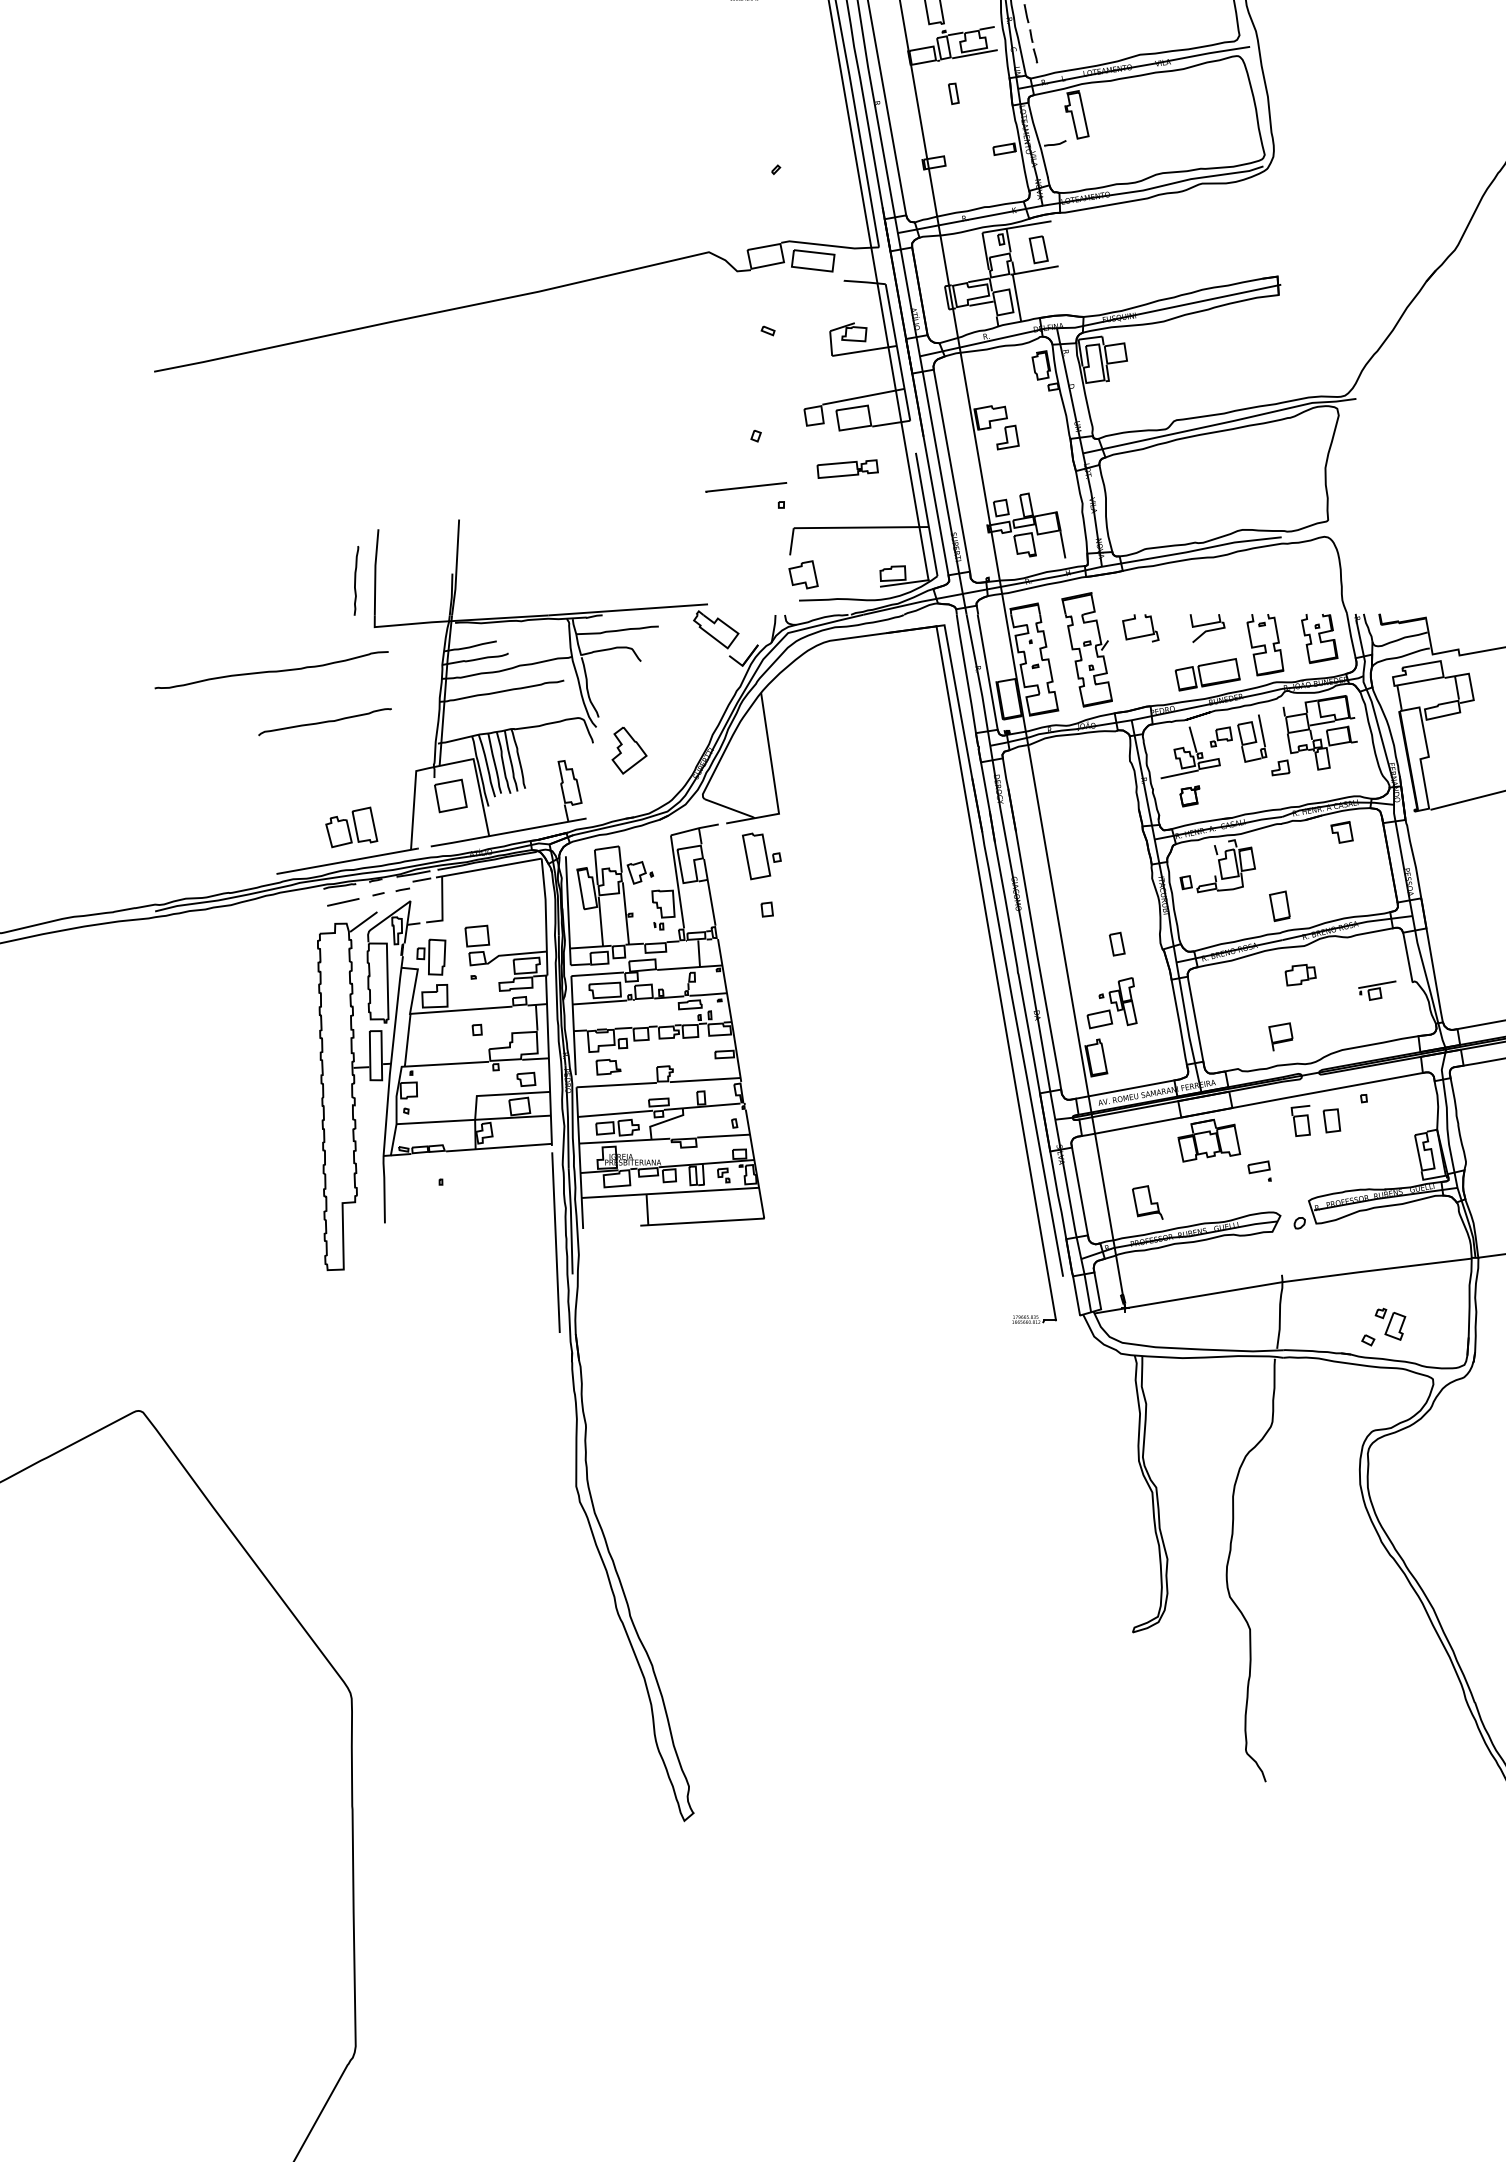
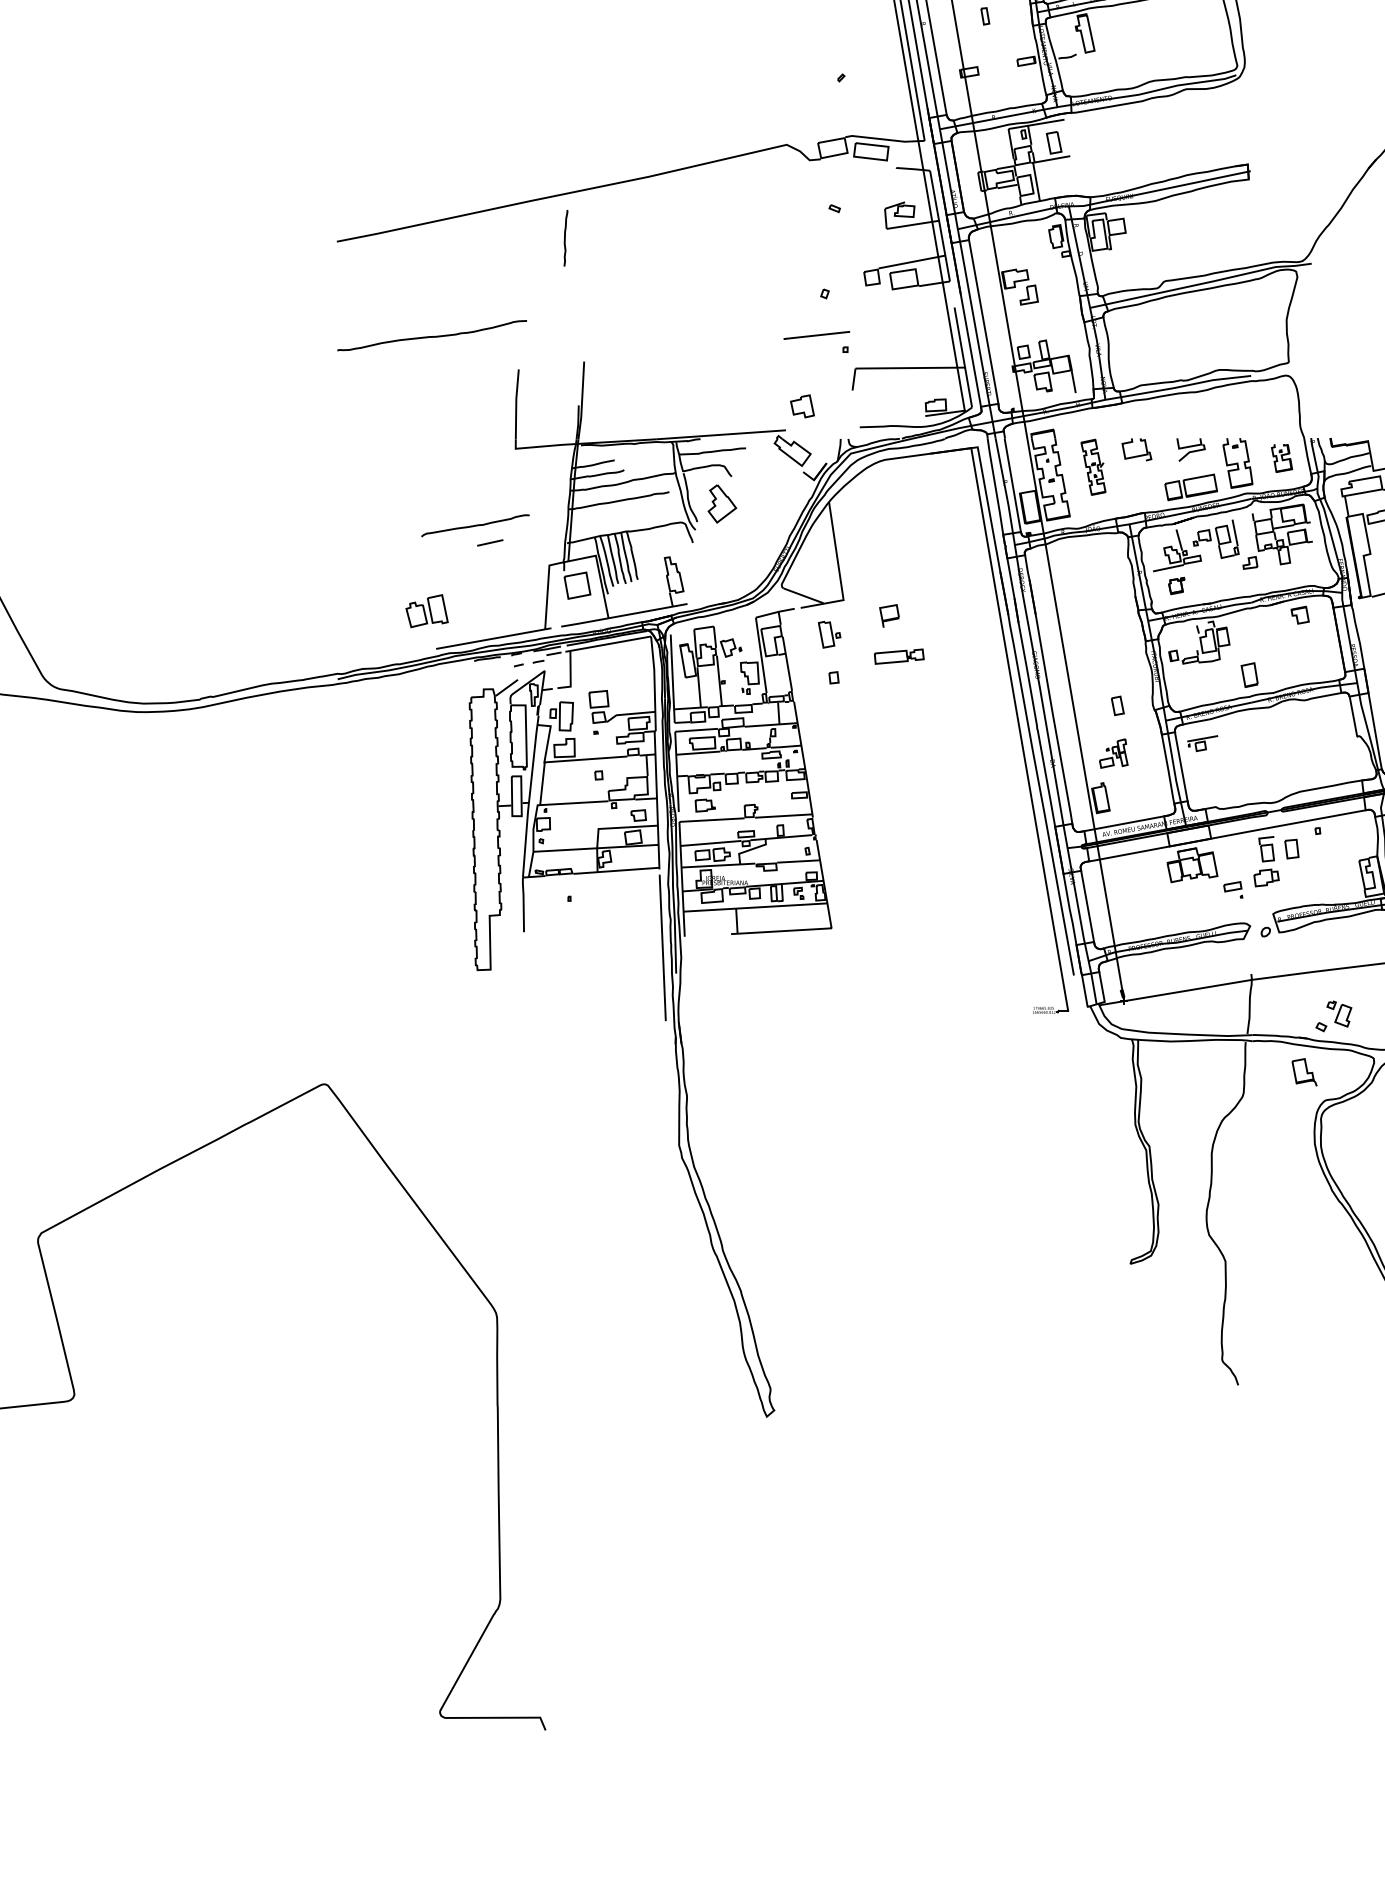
part: (848, 468) -> (899, 656), moved
part: (803, 574) -> (802, 406), moved
curve: (355, 579) -> (565, 237), moved
part: (1319, 639) -> (1281, 458), size x0.7
part: (1087, 650) -> (1093, 467), size x0.6
curve: (270, 671) -> (431, 336), moved
part: (629, 750) -> (722, 503), moved
part: (350, 827) -> (426, 611), moved
part: (761, 856) -> (829, 634), size x0.7
line: (343, 901) -> (490, 542), moved
part: (1300, 974) -> (1266, 877), moved
part: (1377, 990) -> (1202, 743), moved
part: (1111, 1002) -> (1113, 753), size x0.7
part: (1280, 1036) -> (889, 615), moved
part: (1147, 1202) -> (1304, 1072), moved

